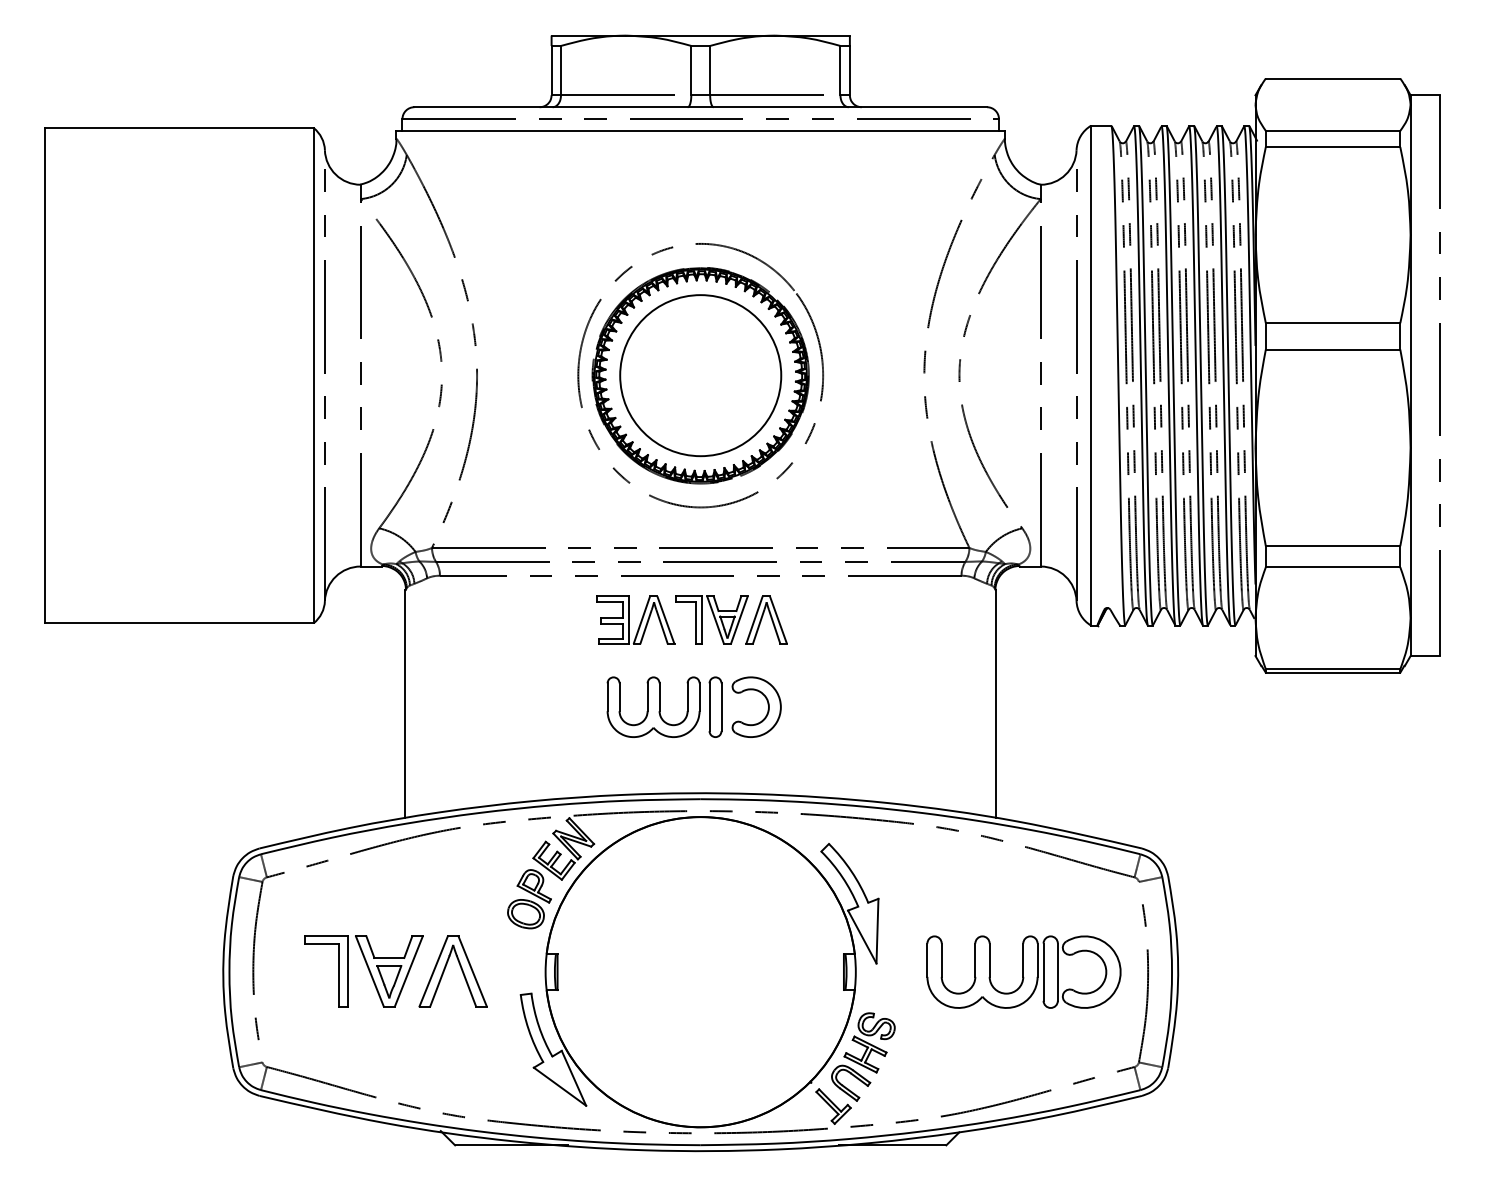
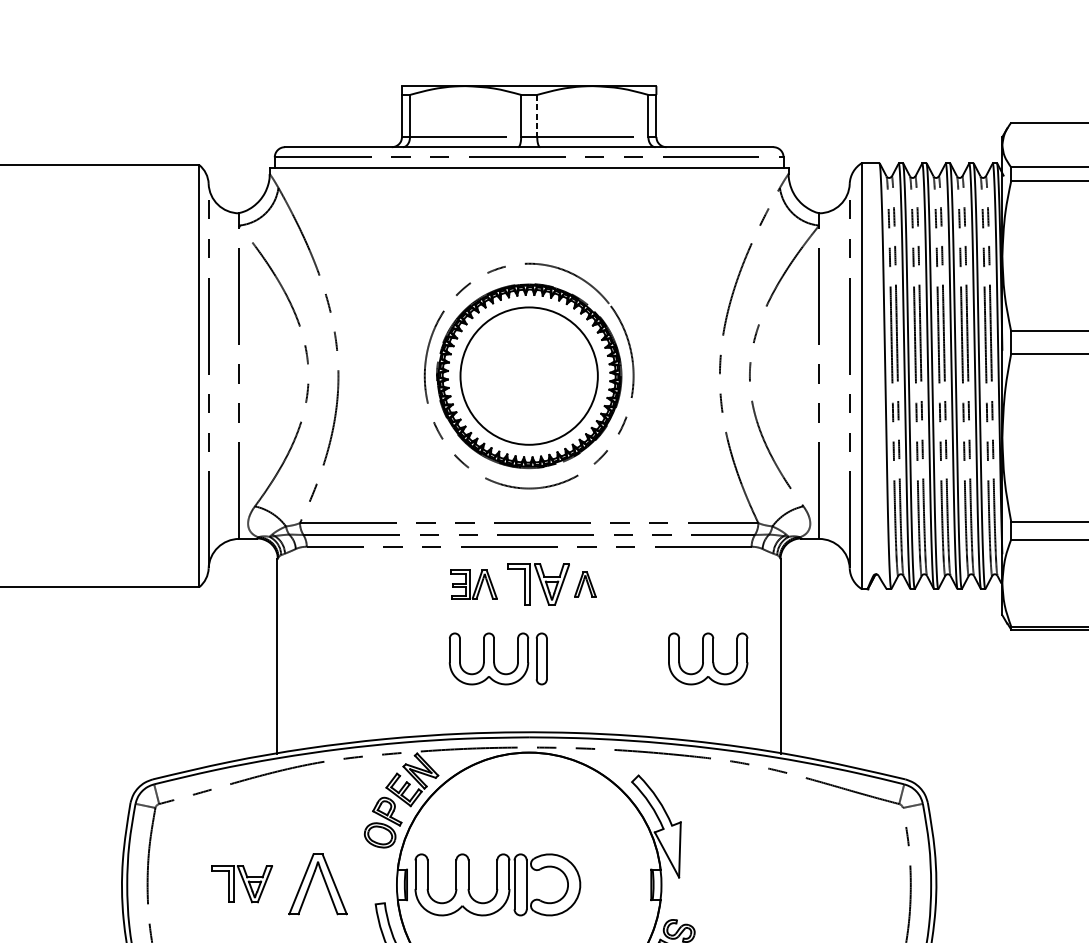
line: (710, 70) -> (537, 115), solid -> dashed
part: (635, 619) -> (473, 584), size x0.7
part: (766, 619) -> (585, 584), size x0.6
part: (767, 704) -> (586, 656), removed
part: (910, 706) -> (708, 658), added
part: (363, 971) -> (241, 884), size x0.6
part: (1023, 971) -> (497, 884), moved

